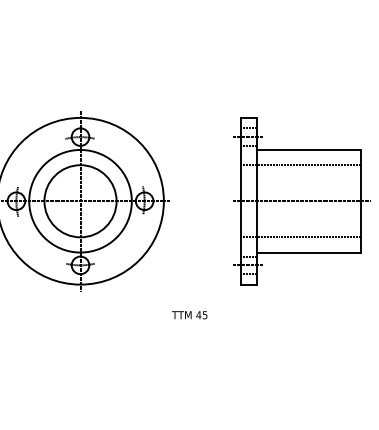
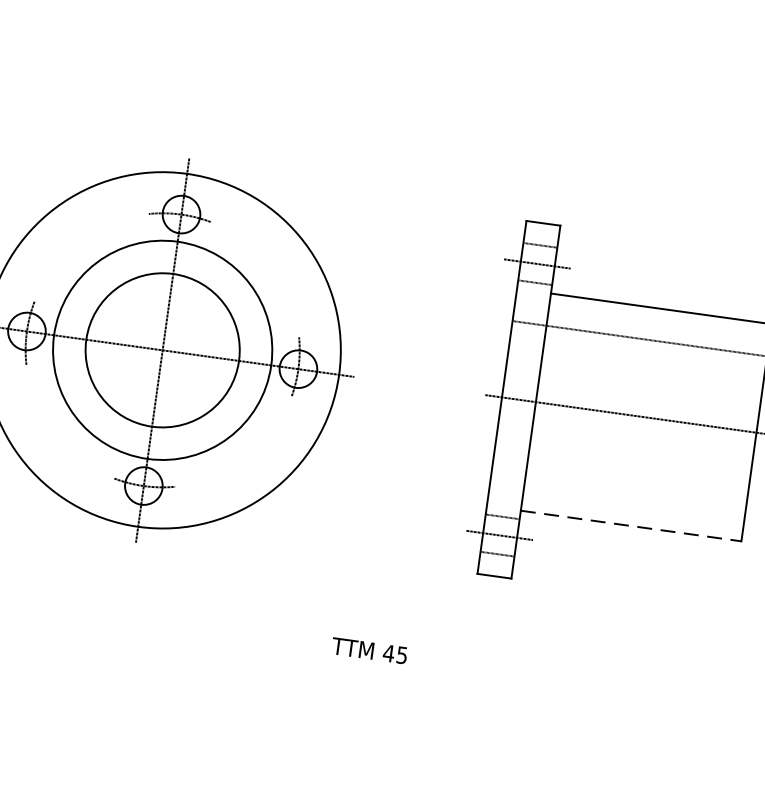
line: (300, 237) -> (617, 491), removed
line: (309, 252) -> (632, 526), solid -> dashed
text: (189, 315) -> (368, 651), moved

